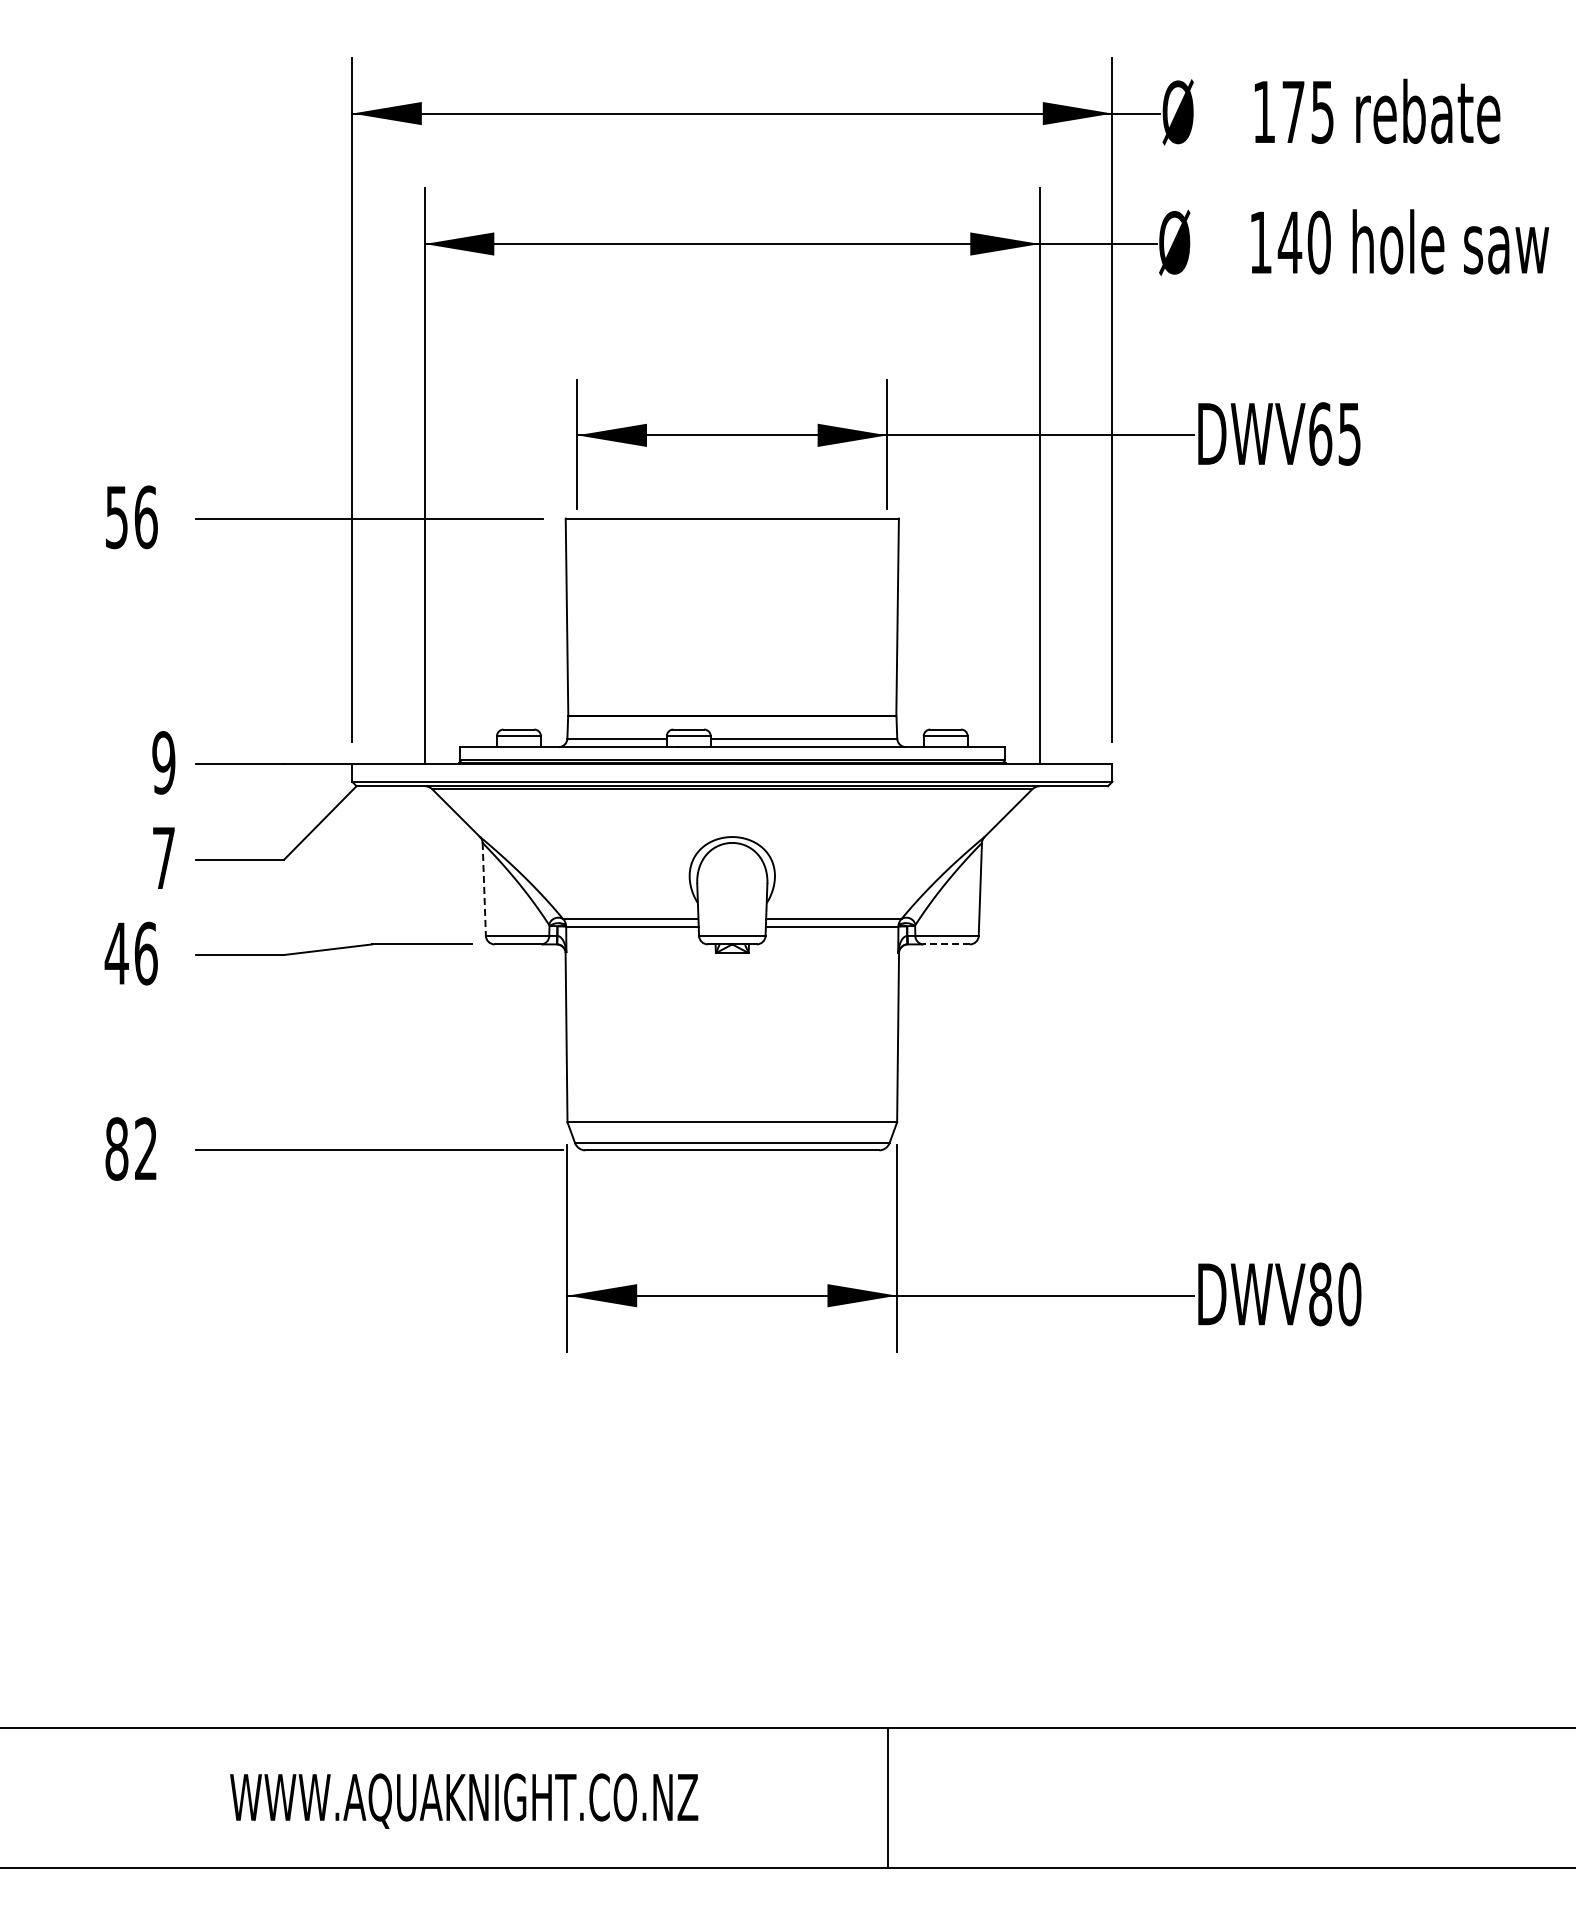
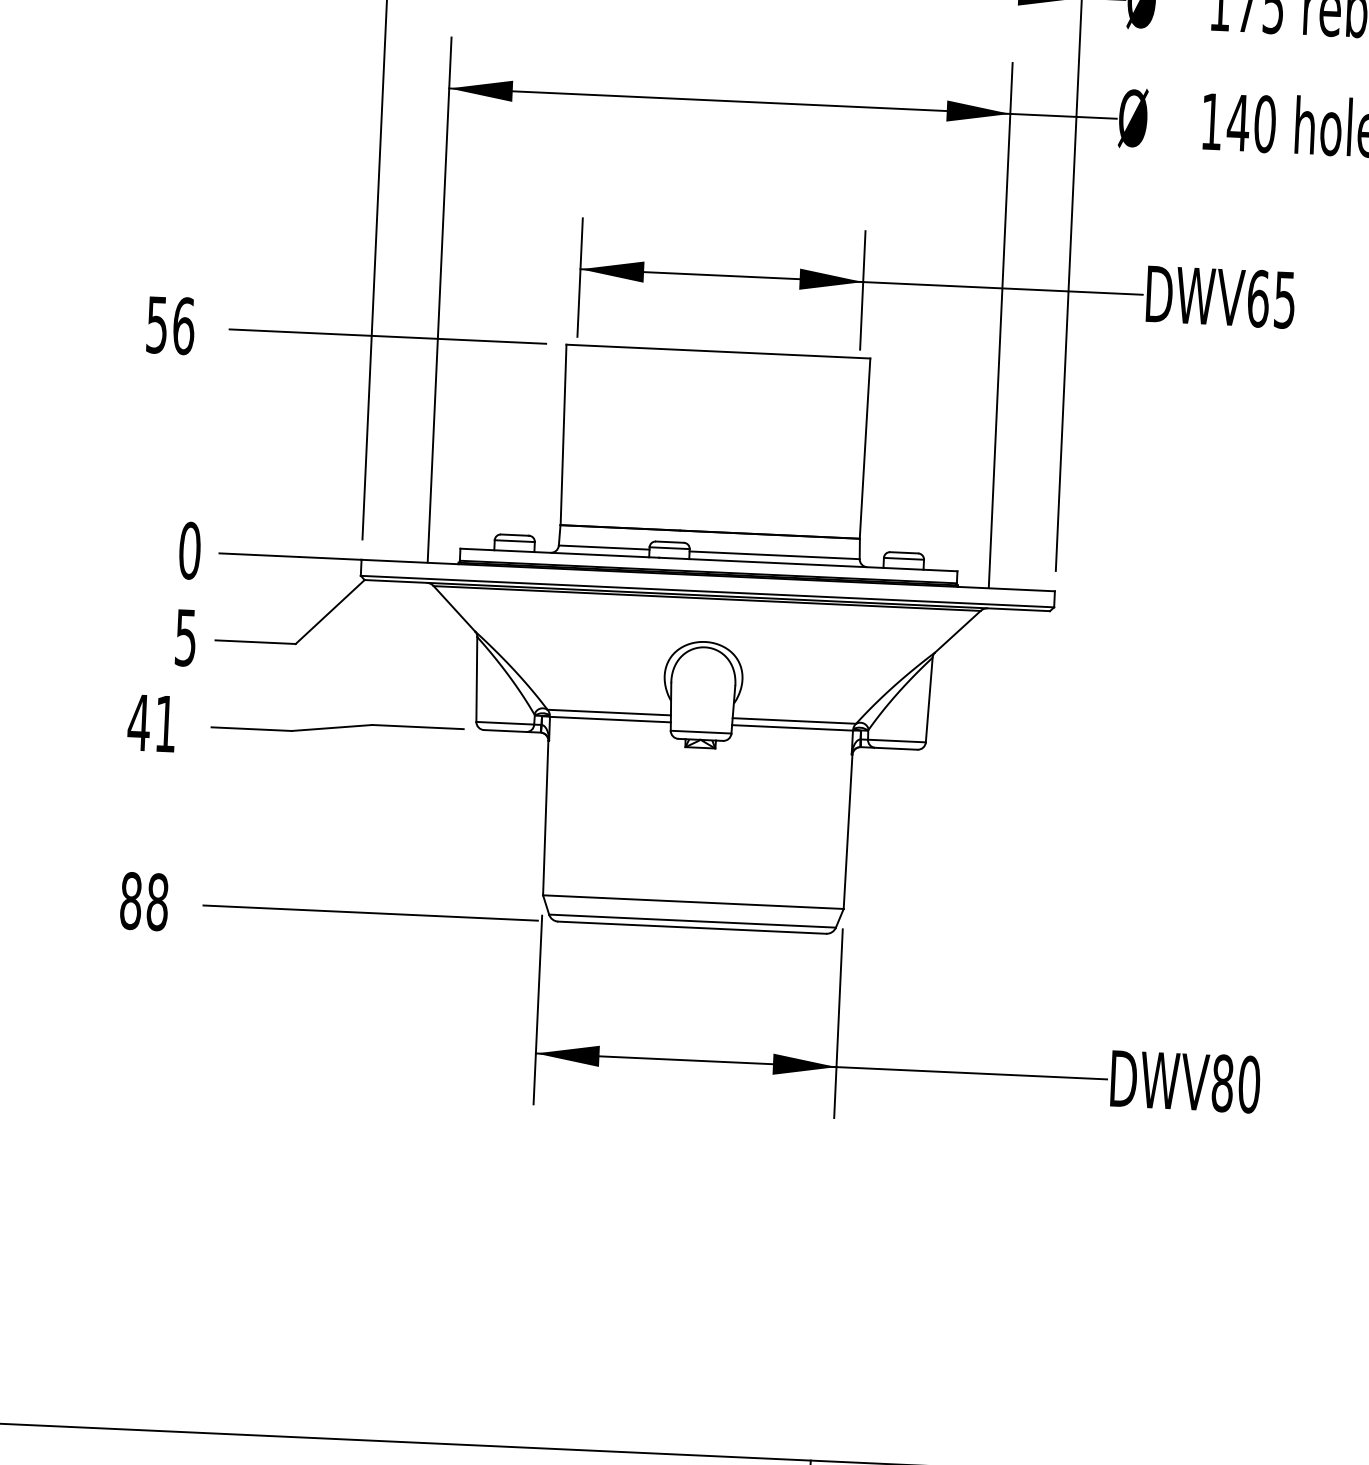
text: (163, 762) -> (189, 550), 9 -> 0
text: (163, 858) -> (185, 637), 7 -> 5
line: (484, 889) -> (477, 679), dashed -> solid
line: (946, 944) -> (896, 748), dashed -> solid
text: (145, 953) -> (165, 723), 46 -> 41
text: (145, 1148) -> (157, 901), 82 -> 88

